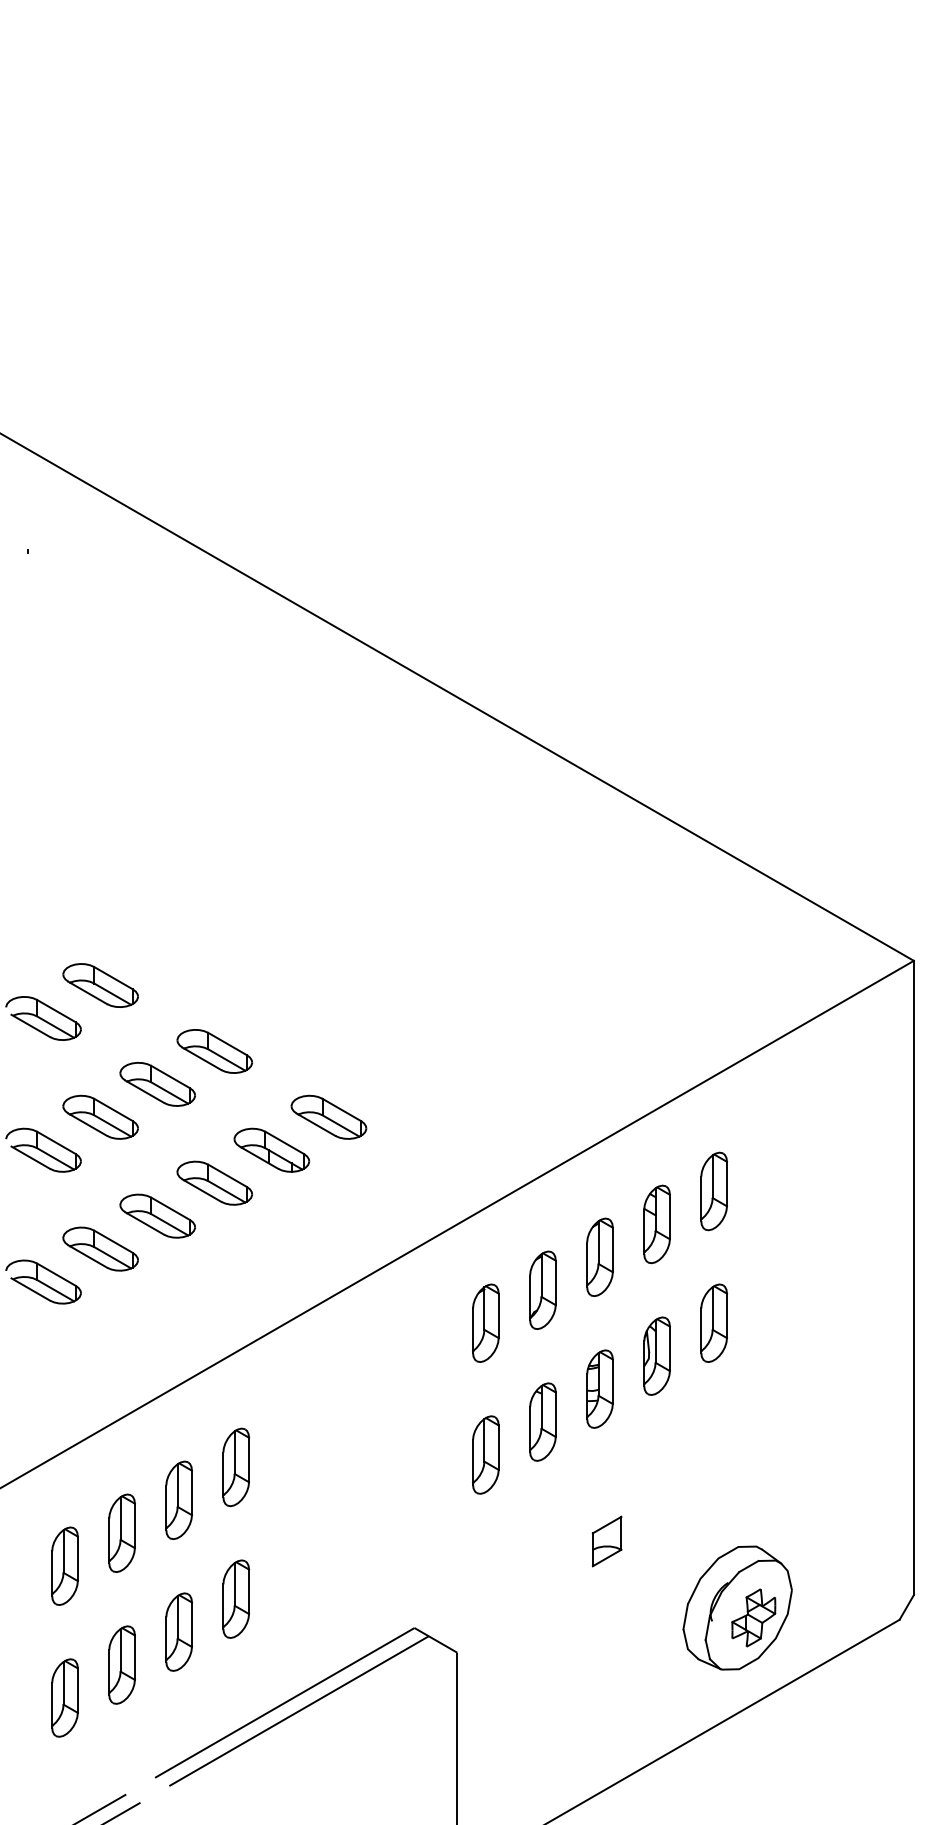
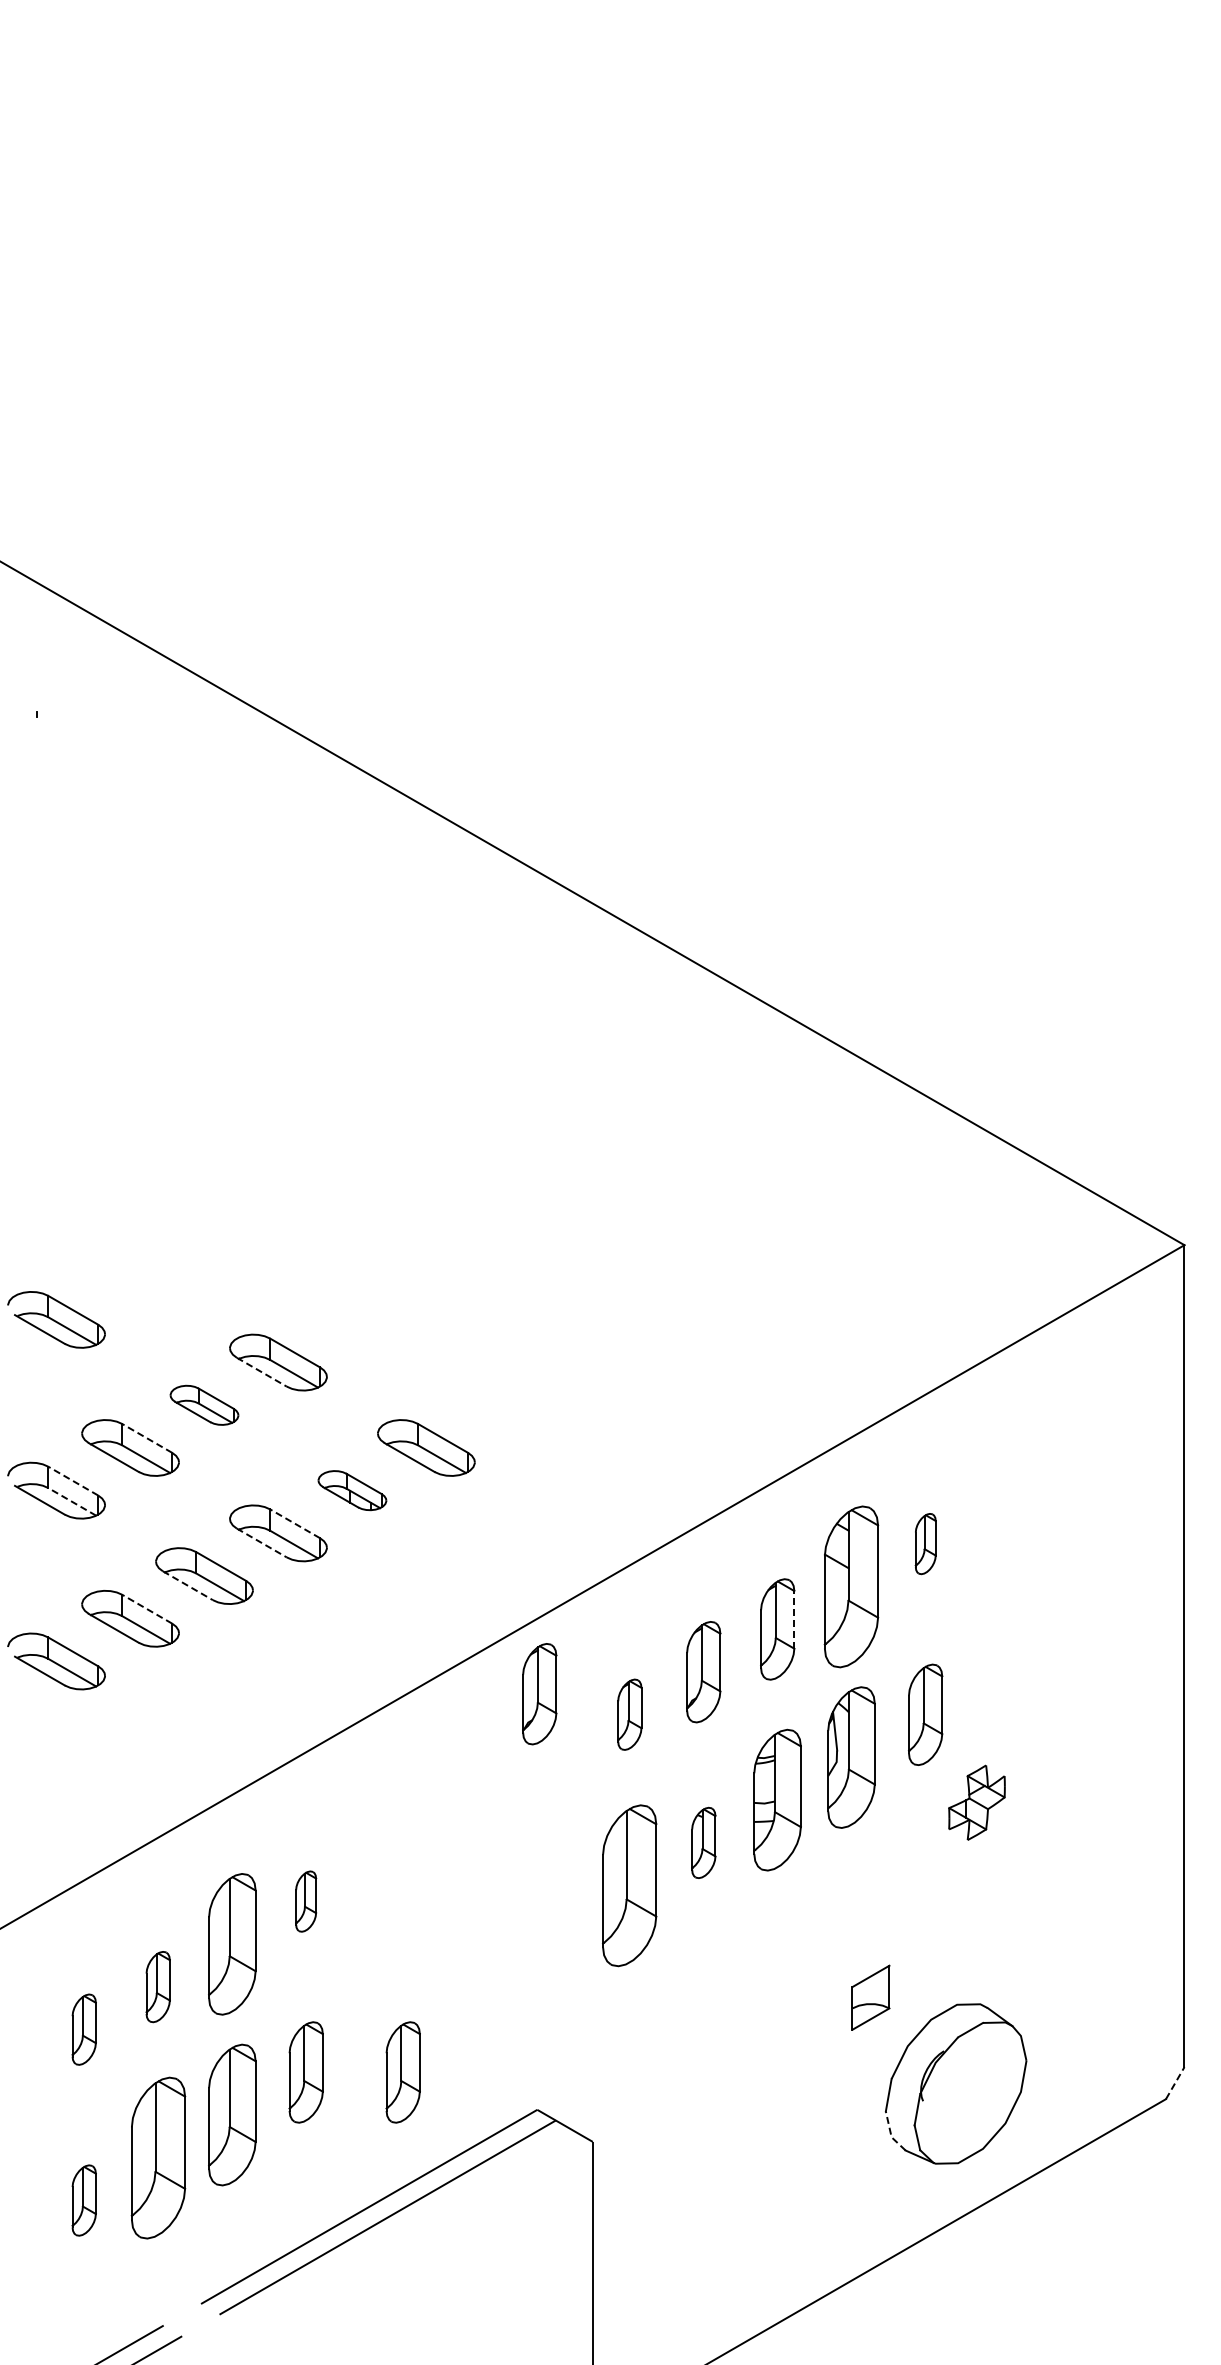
part: (100, 985) -> (130, 1276), removed
line: (201, 1059) -> (261, 1372), solid -> dashed
part: (157, 1084) -> (204, 1405), size x0.7
line: (113, 1110) -> (147, 1438), solid -> dashed
line: (56, 1143) -> (73, 1481), solid -> dashed
part: (271, 1150) -> (352, 1490), size x0.7
line: (55, 1158) -> (72, 1501), solid -> dashed
line: (227, 1175) -> (295, 1523), solid -> dashed
line: (201, 1191) -> (261, 1543), solid -> dashed
part: (714, 1191) -> (925, 1543), size x0.6
line: (144, 1223) -> (187, 1585), solid -> dashed
part: (656, 1224) -> (851, 1586), size x1.6
line: (113, 1241) -> (147, 1609), solid -> dashed
line: (612, 1249) -> (794, 1619), solid -> dashed
part: (416, 1307) -> (539, 1694), added
part: (485, 1322) -> (629, 1714), size x0.7
part: (656, 1356) -> (851, 1757), size x1.4
part: (599, 1389) -> (777, 1800), size x1.4
part: (542, 1421) -> (703, 1842), size x0.7
part: (485, 1454) -> (629, 1885), size x1.6
part: (235, 1467) -> (305, 1901), size x0.6
part: (178, 1500) -> (231, 1944), size x1.4
part: (121, 1532) -> (157, 1986), size x0.7
part: (606, 1541) -> (870, 1997), moved
part: (64, 1566) -> (83, 2029), size x0.7
part: (310, 1599) -> (402, 2072), added
line: (906, 1606) -> (1175, 2082), solid -> dashed
part: (753, 1617) -> (976, 1802), moved
part: (178, 1632) -> (231, 2115), size x1.4
line: (687, 1647) -> (890, 2134), solid -> dashed
part: (121, 1664) -> (157, 2157), size x1.6
part: (64, 1697) -> (83, 2200), size x0.7

